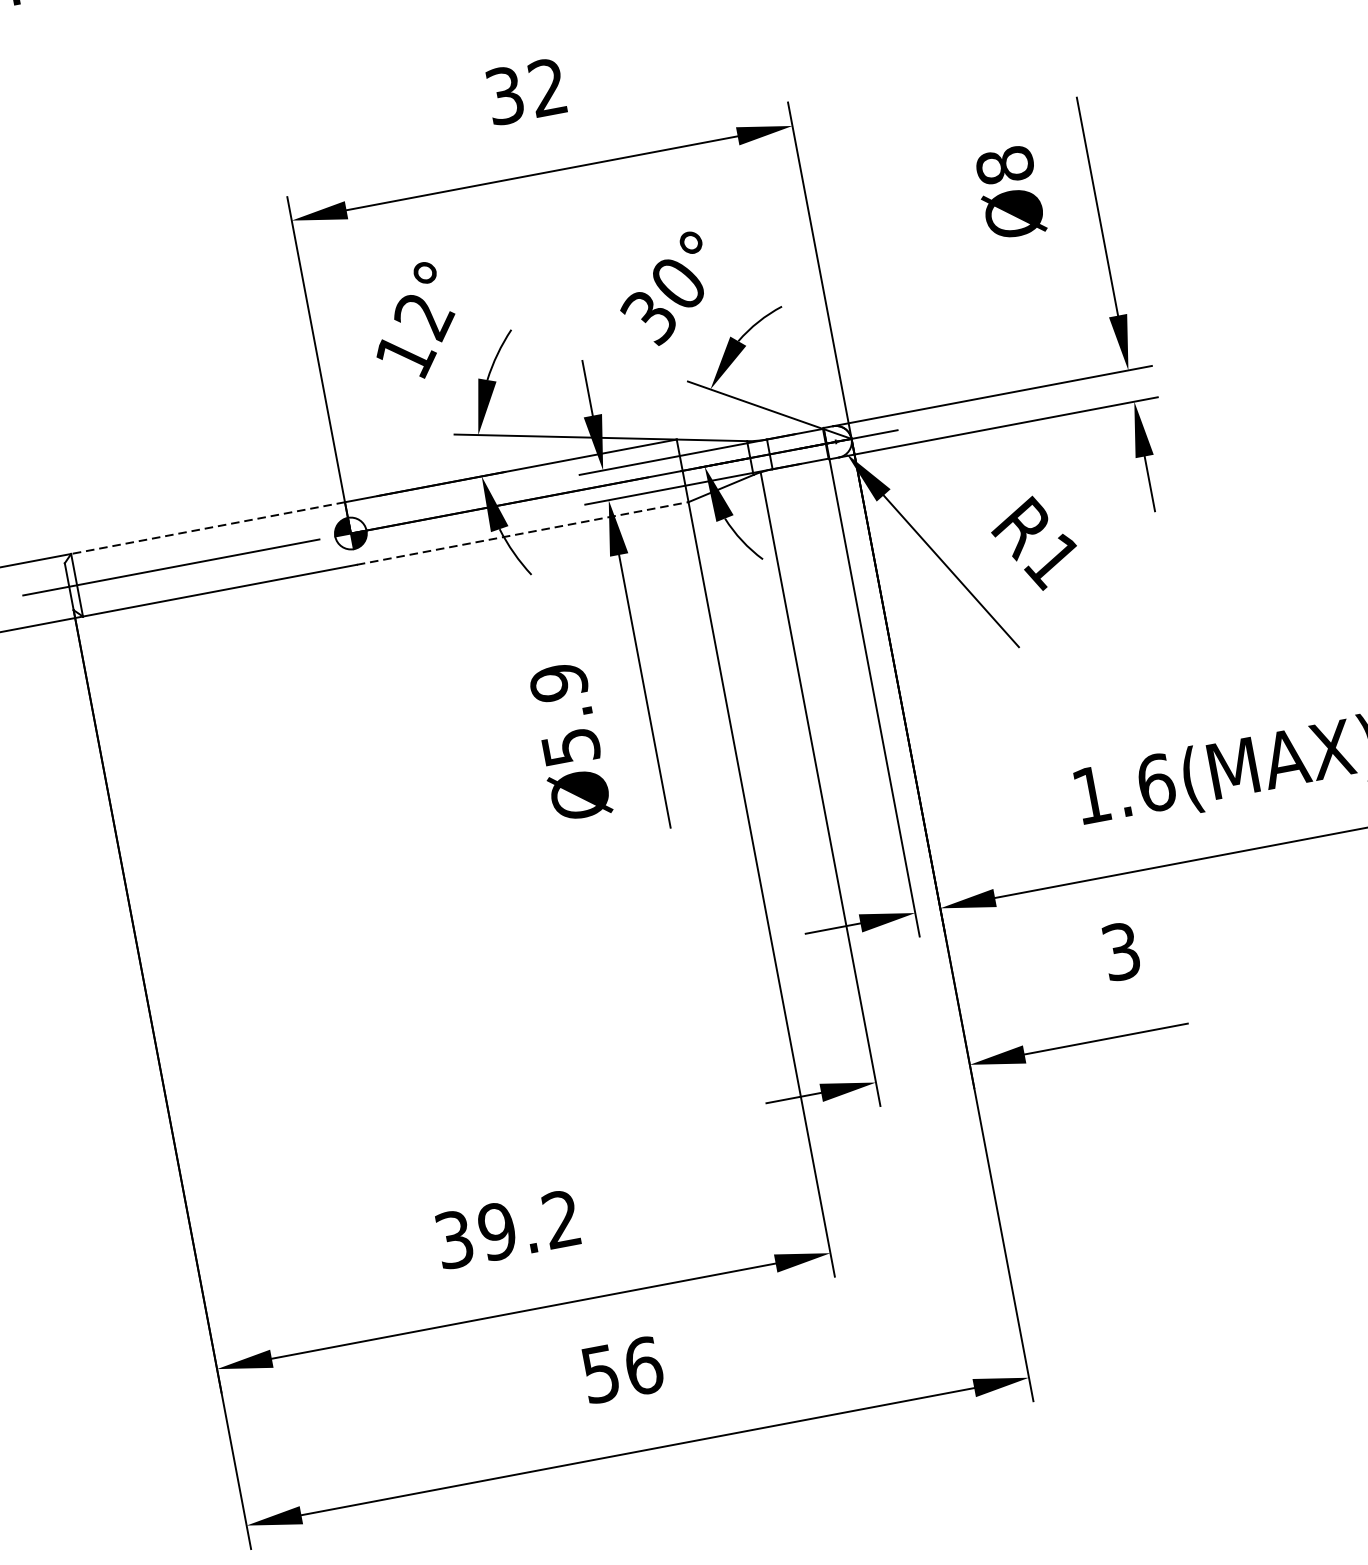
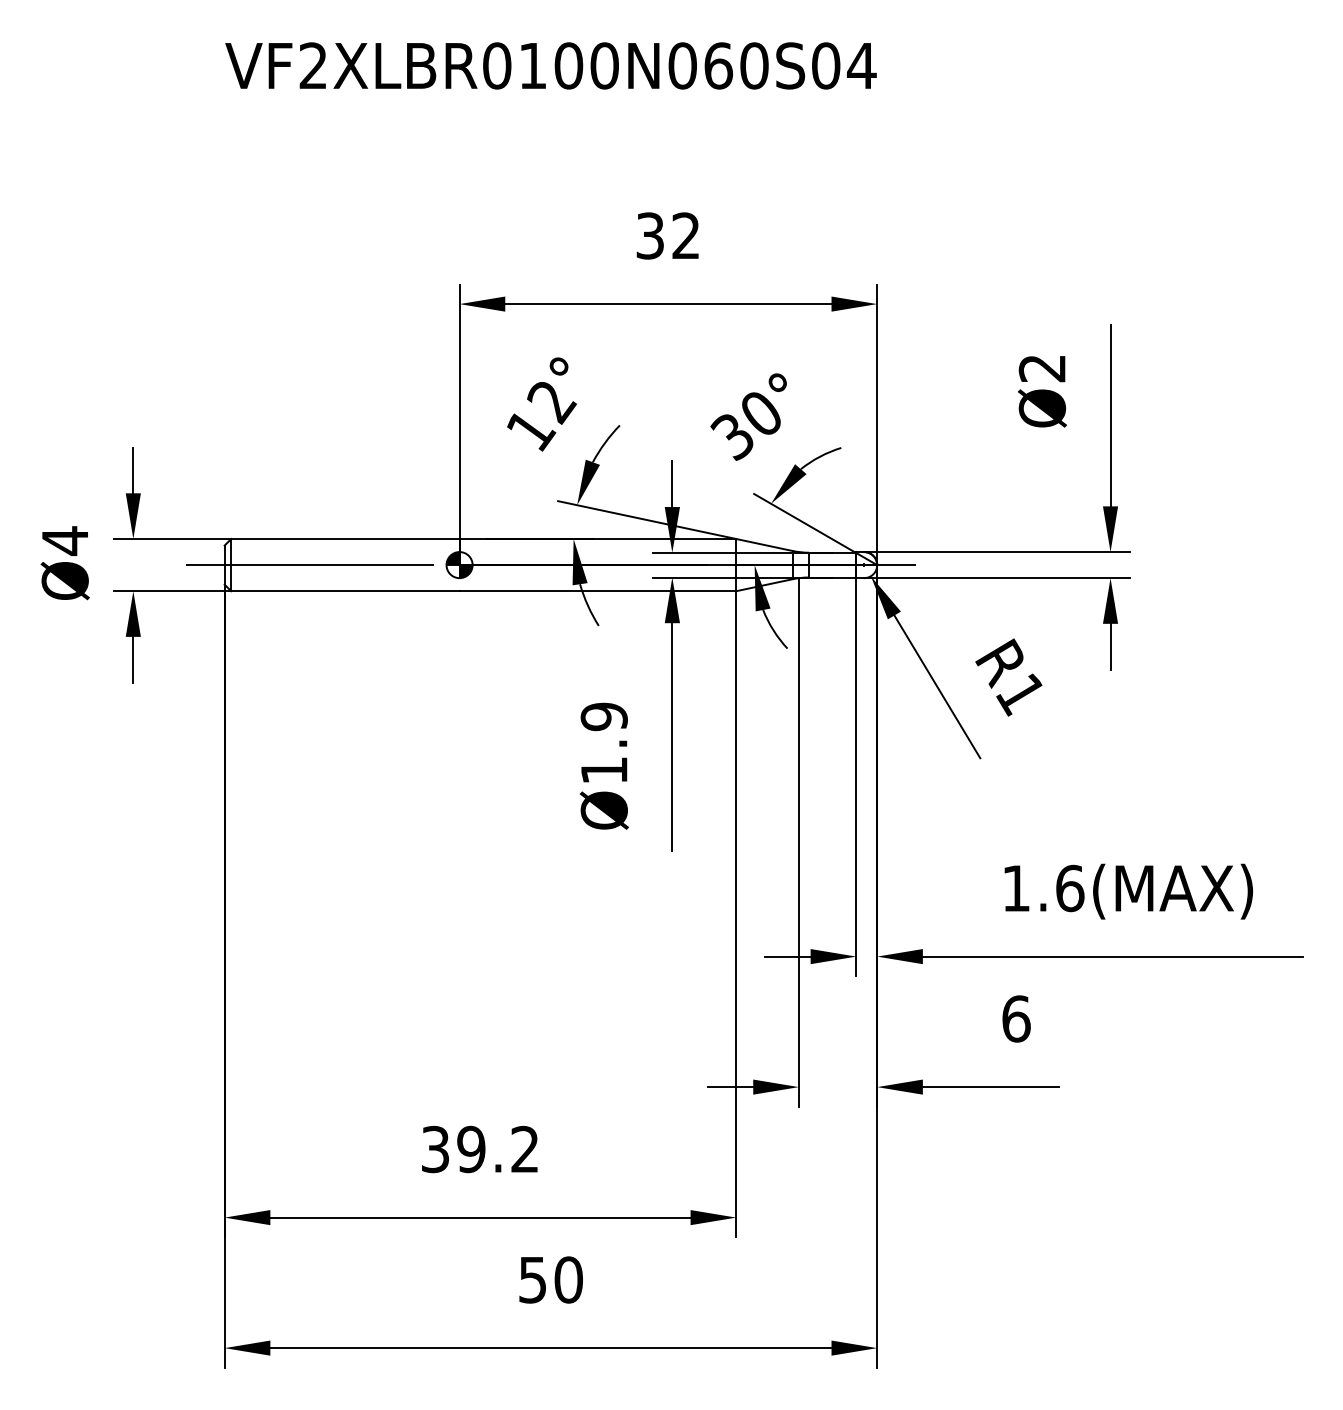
text: (1005, 165) -> (1042, 368), Ø8 -> Ø2
line: (207, 528) -> (344, 539), dashed -> solid
line: (523, 533) -> (598, 591), dashed -> solid
text: (571, 746) -> (604, 770), Ø5.9 -> Ø1.9
text: (1121, 950) -> (1016, 1018), 3 -> 6
text: (643, 1365) -> (568, 1279), 56 -> 50

